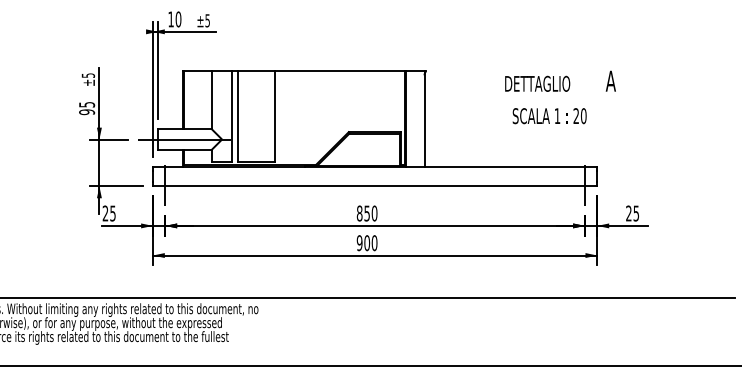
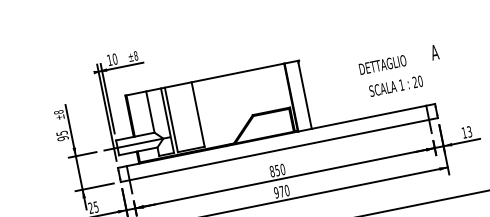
text: (207, 20) -> (135, 55), ±5 -> ±8
text: (88, 75) -> (58, 112), ±5 -> ±8
text: (560, 97) -> (401, 71), moved
text: (632, 213) -> (466, 132), 25 -> 13
text: (367, 243) -> (282, 191), 900 -> 970

